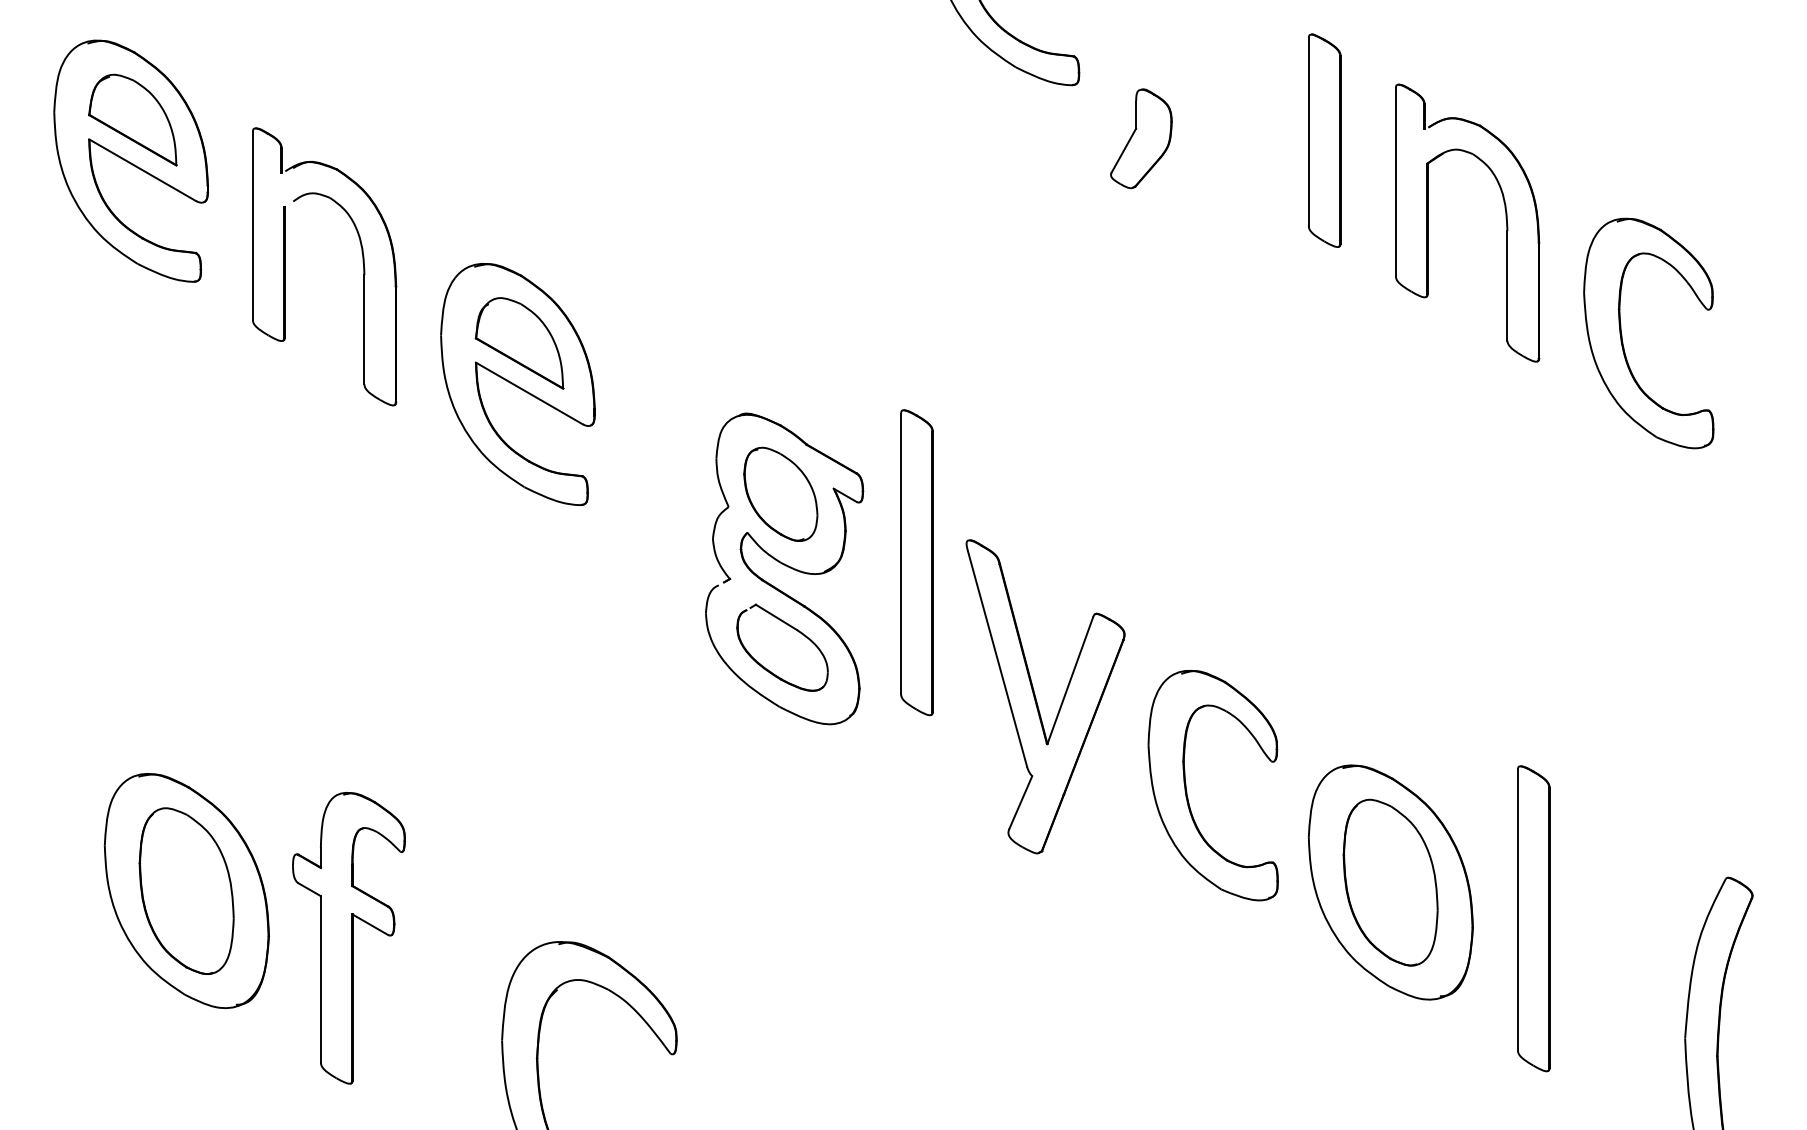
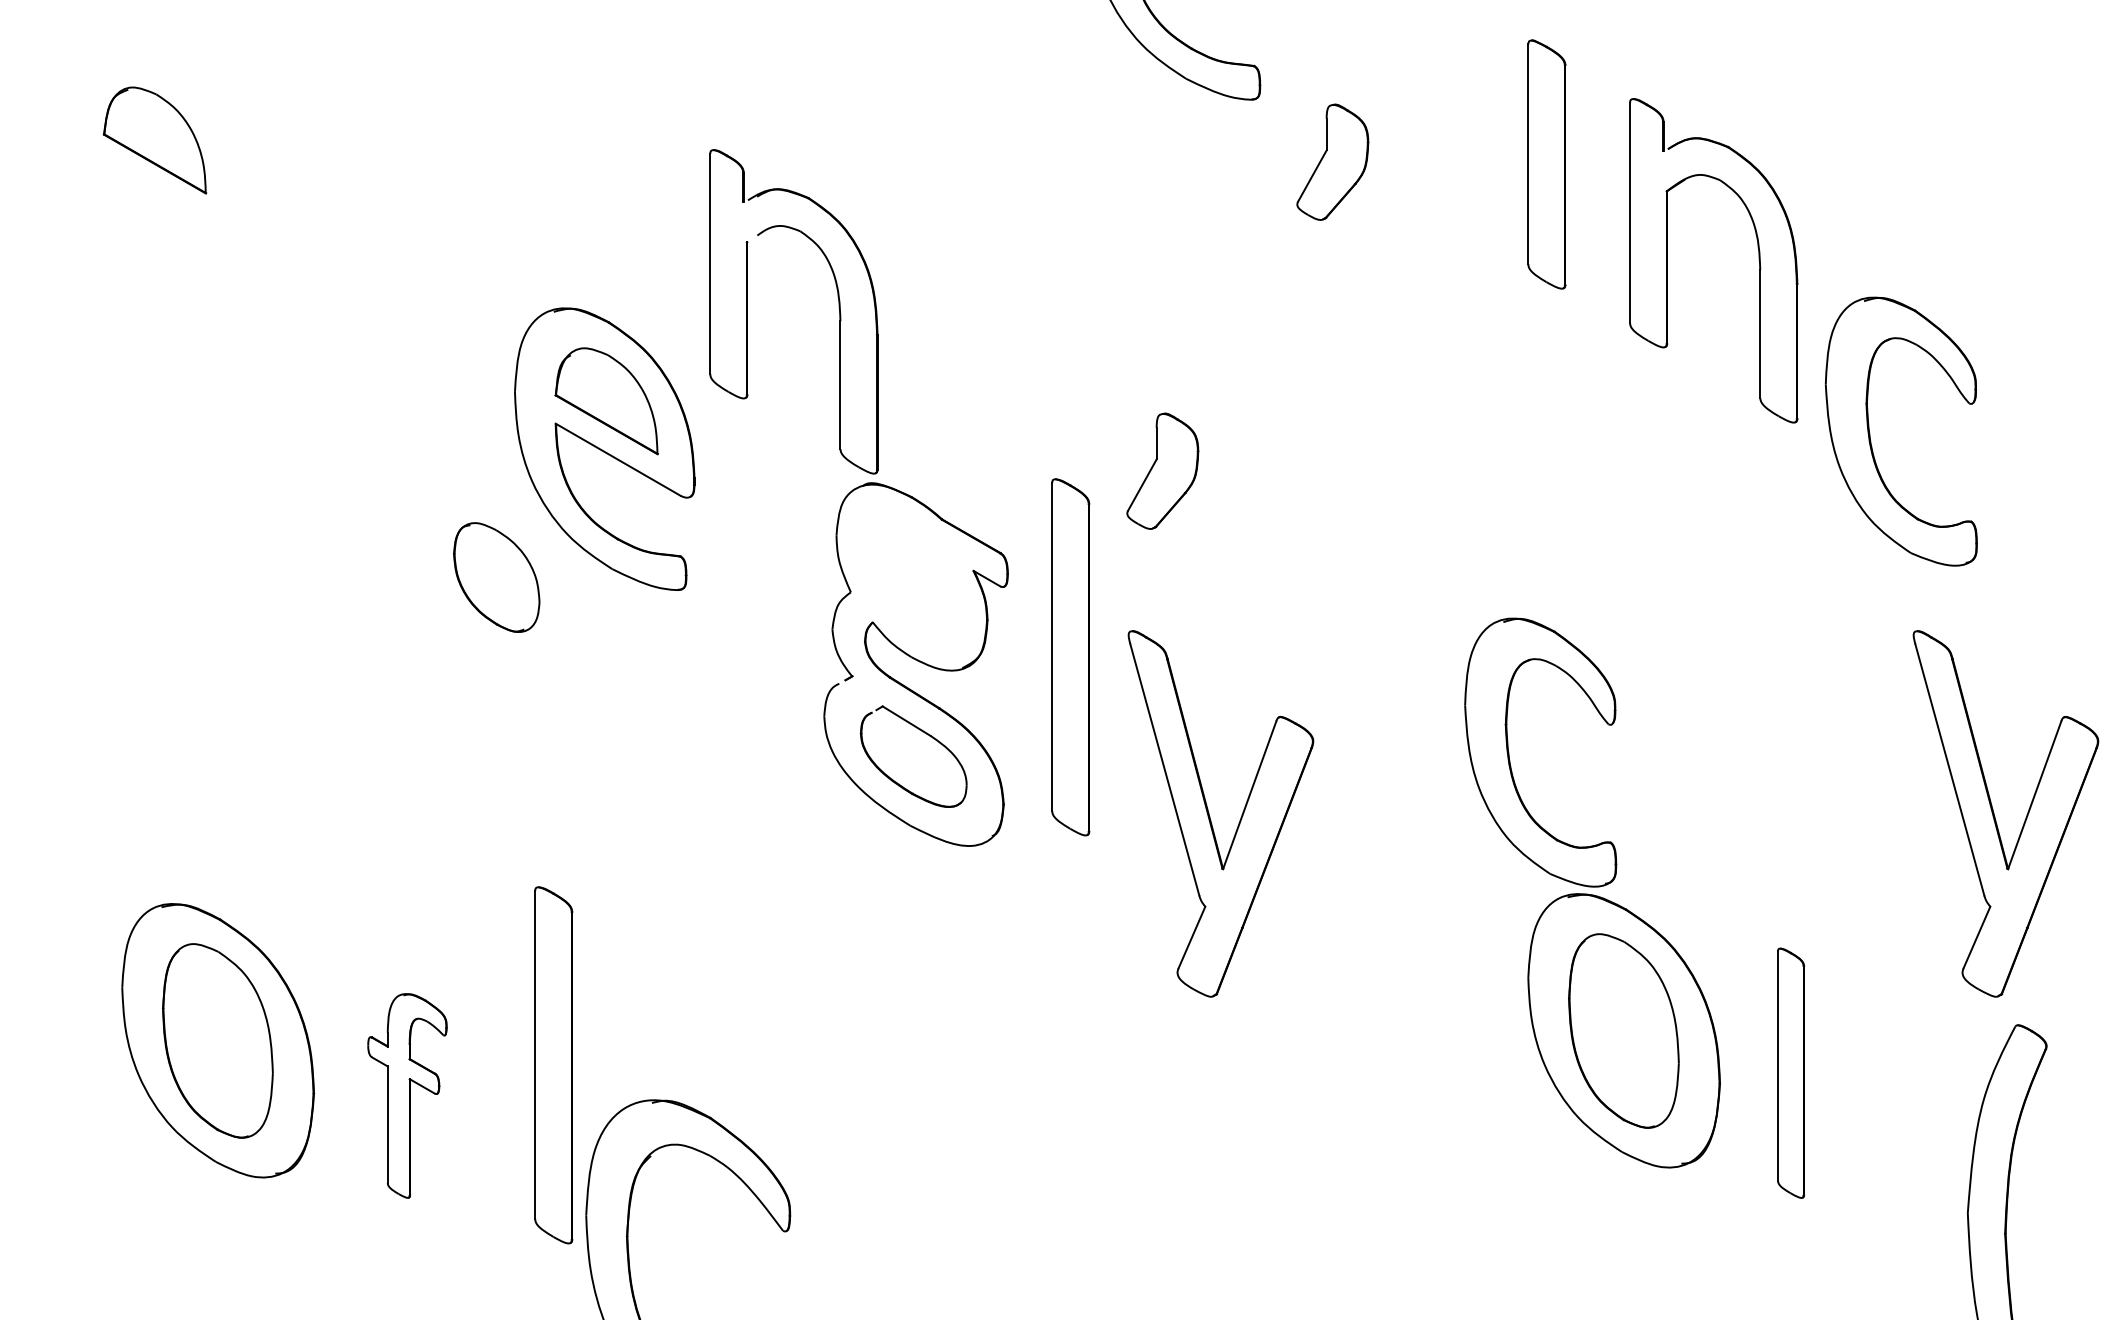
part: (130, 161) -> (152, 188), removed
part: (362, 263) -> (838, 307), moved
part: (1622, 335) -> (1870, 433), moved
part: (995, 402) -> (1162, 470), added
part: (780, 494) -> (496, 577), moved
part: (1708, 699) -> (1995, 816), added
part: (1186, 785) -> (1509, 752), moved
part: (474, 912) -> (553, 1065), added
part: (1533, 919) -> (1790, 1073), size x0.7
part: (349, 937) -> (407, 1095), size x0.6

